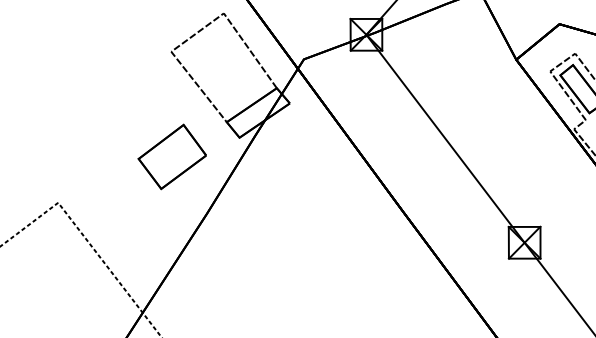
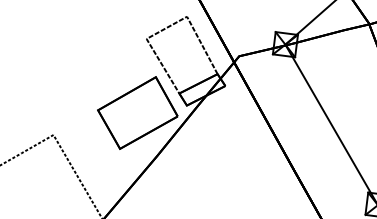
part: (172, 156) -> (138, 112), size x1.67

